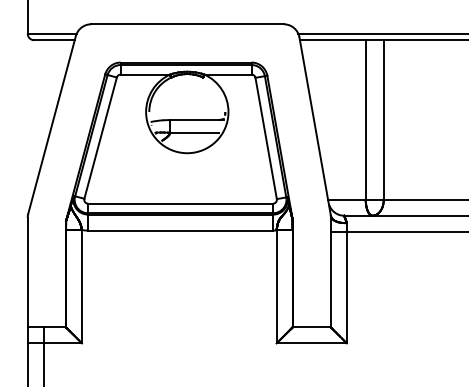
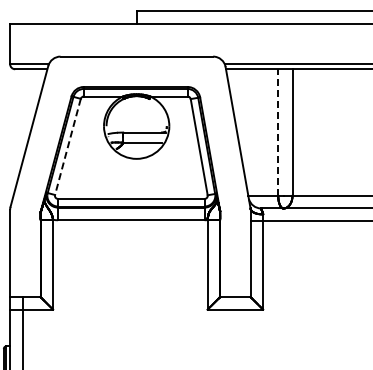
line: (366, 119) -> (278, 132), solid -> dashed
line: (100, 137) -> (67, 146), solid -> dashed

